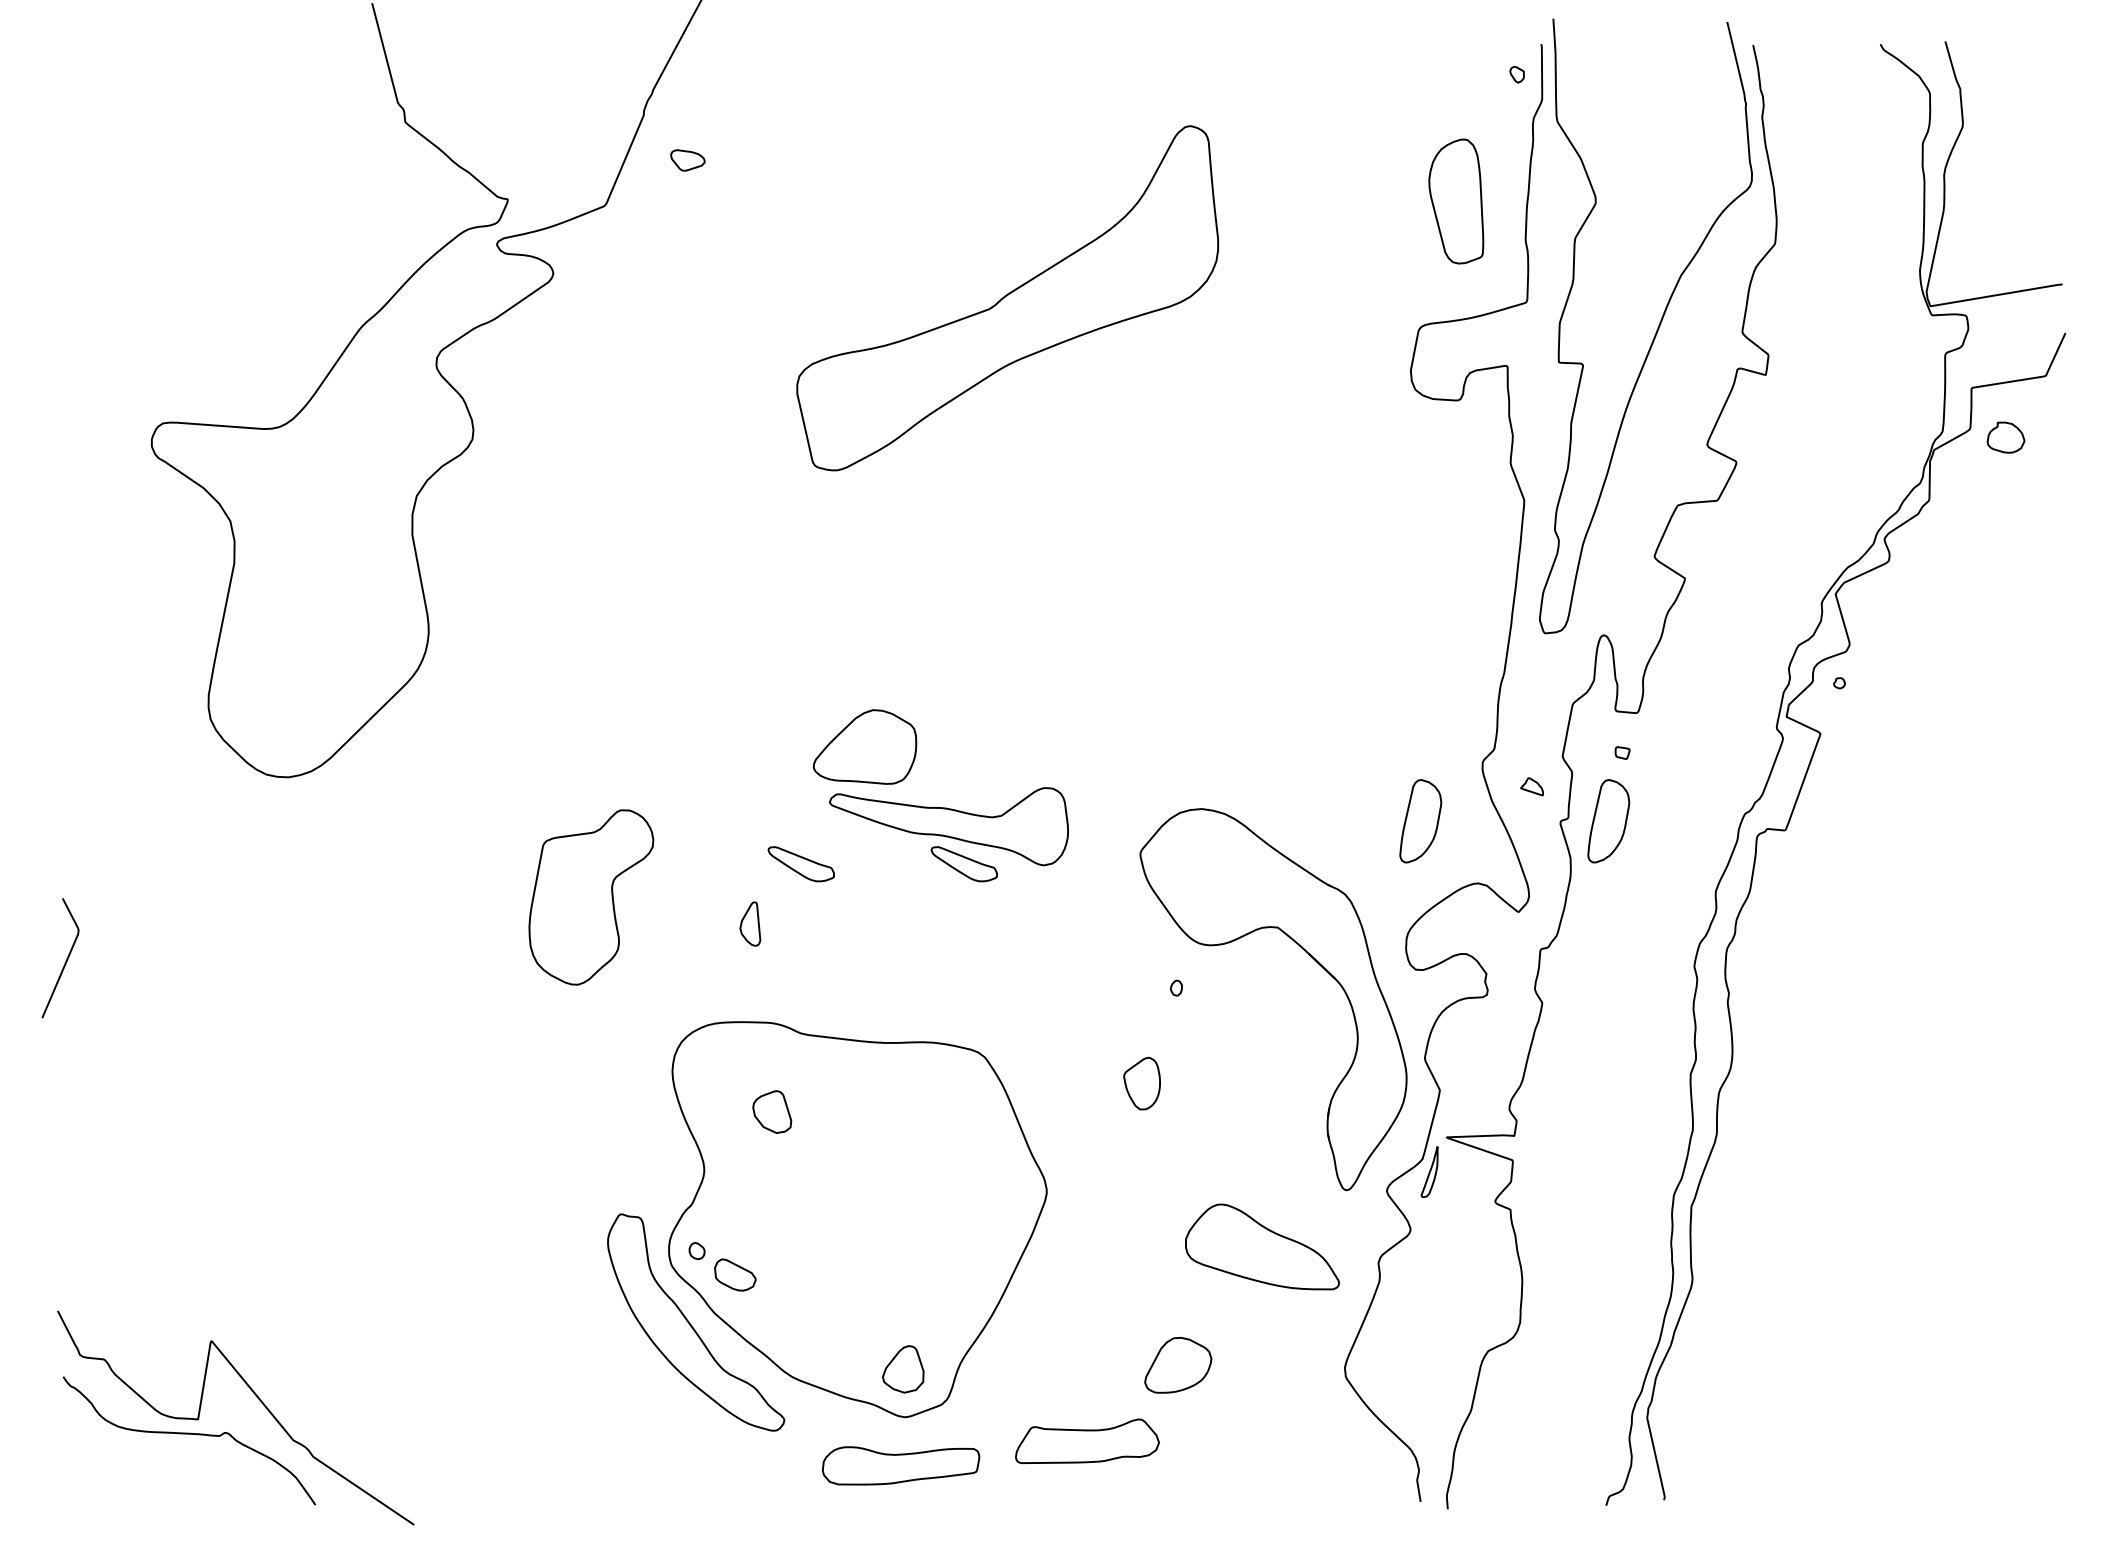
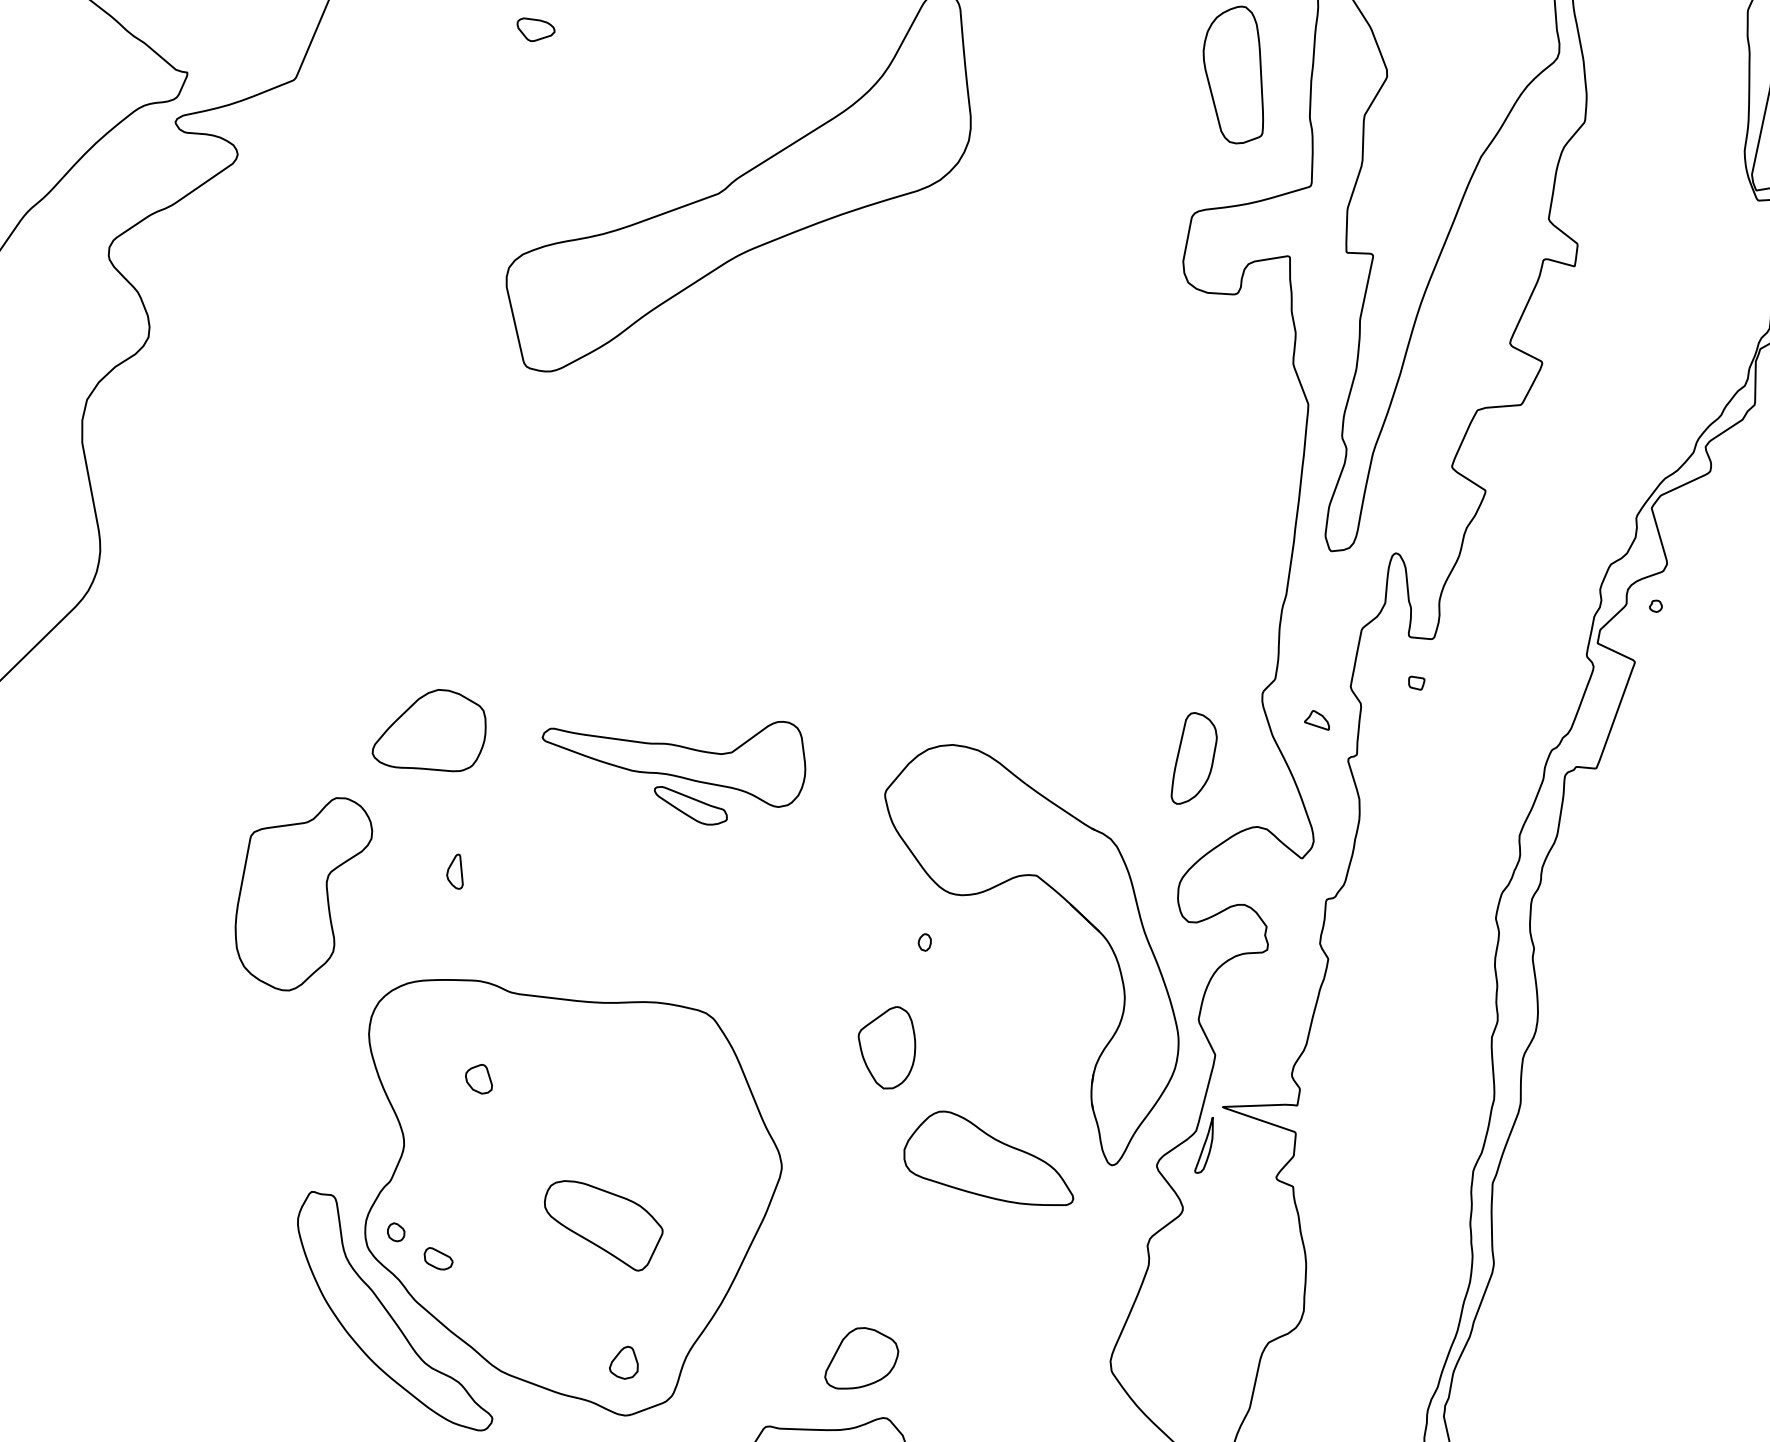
part: (687, 160) -> (535, 29), moved
part: (864, 746) -> (428, 730), moved
part: (1608, 821) -> (1401, 758), removed
part: (800, 864) -> (510, 806), removed
part: (591, 897) -> (304, 894), moved
part: (750, 923) -> (455, 871), size x0.71
part: (1141, 1083) -> (886, 1047), size x1.43
part: (771, 1112) -> (478, 1079), size x0.62
part: (885, 1244) -> (603, 1225), added
part: (1262, 1246) -> (988, 1157), moved
part: (735, 1274) -> (438, 1258), size x0.62
part: (1178, 1365) -> (861, 1358), moved
part: (903, 1369) -> (623, 1362), size x0.62

